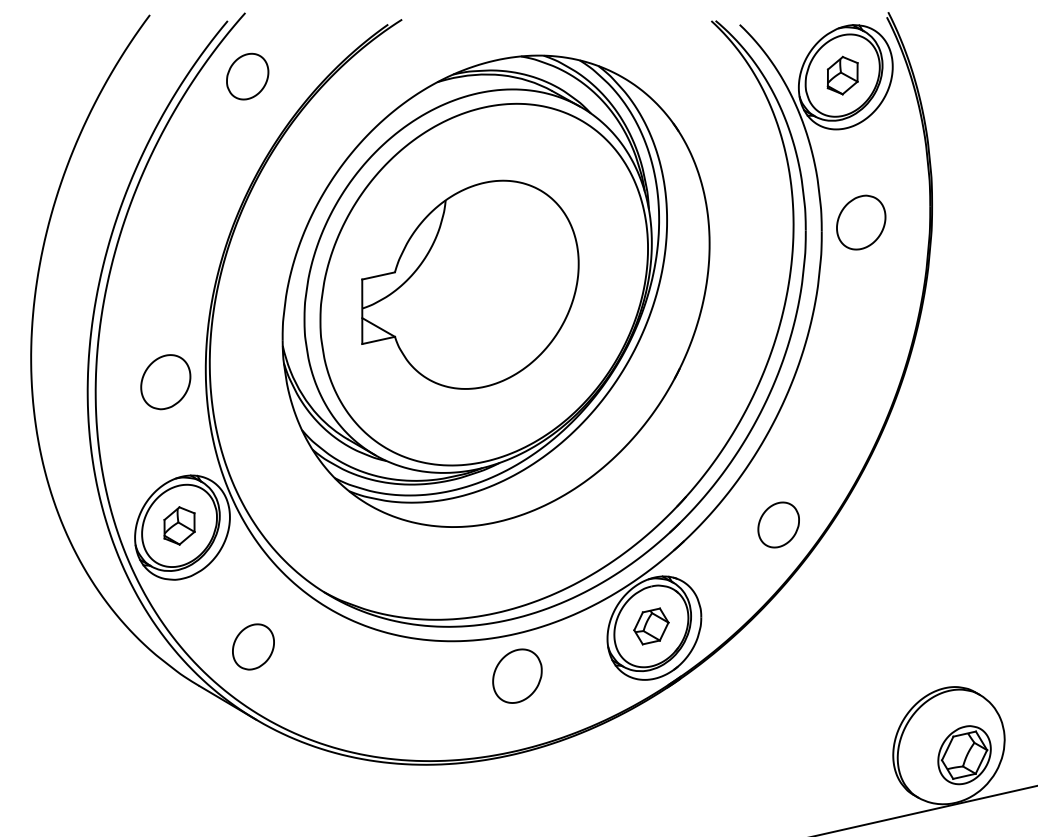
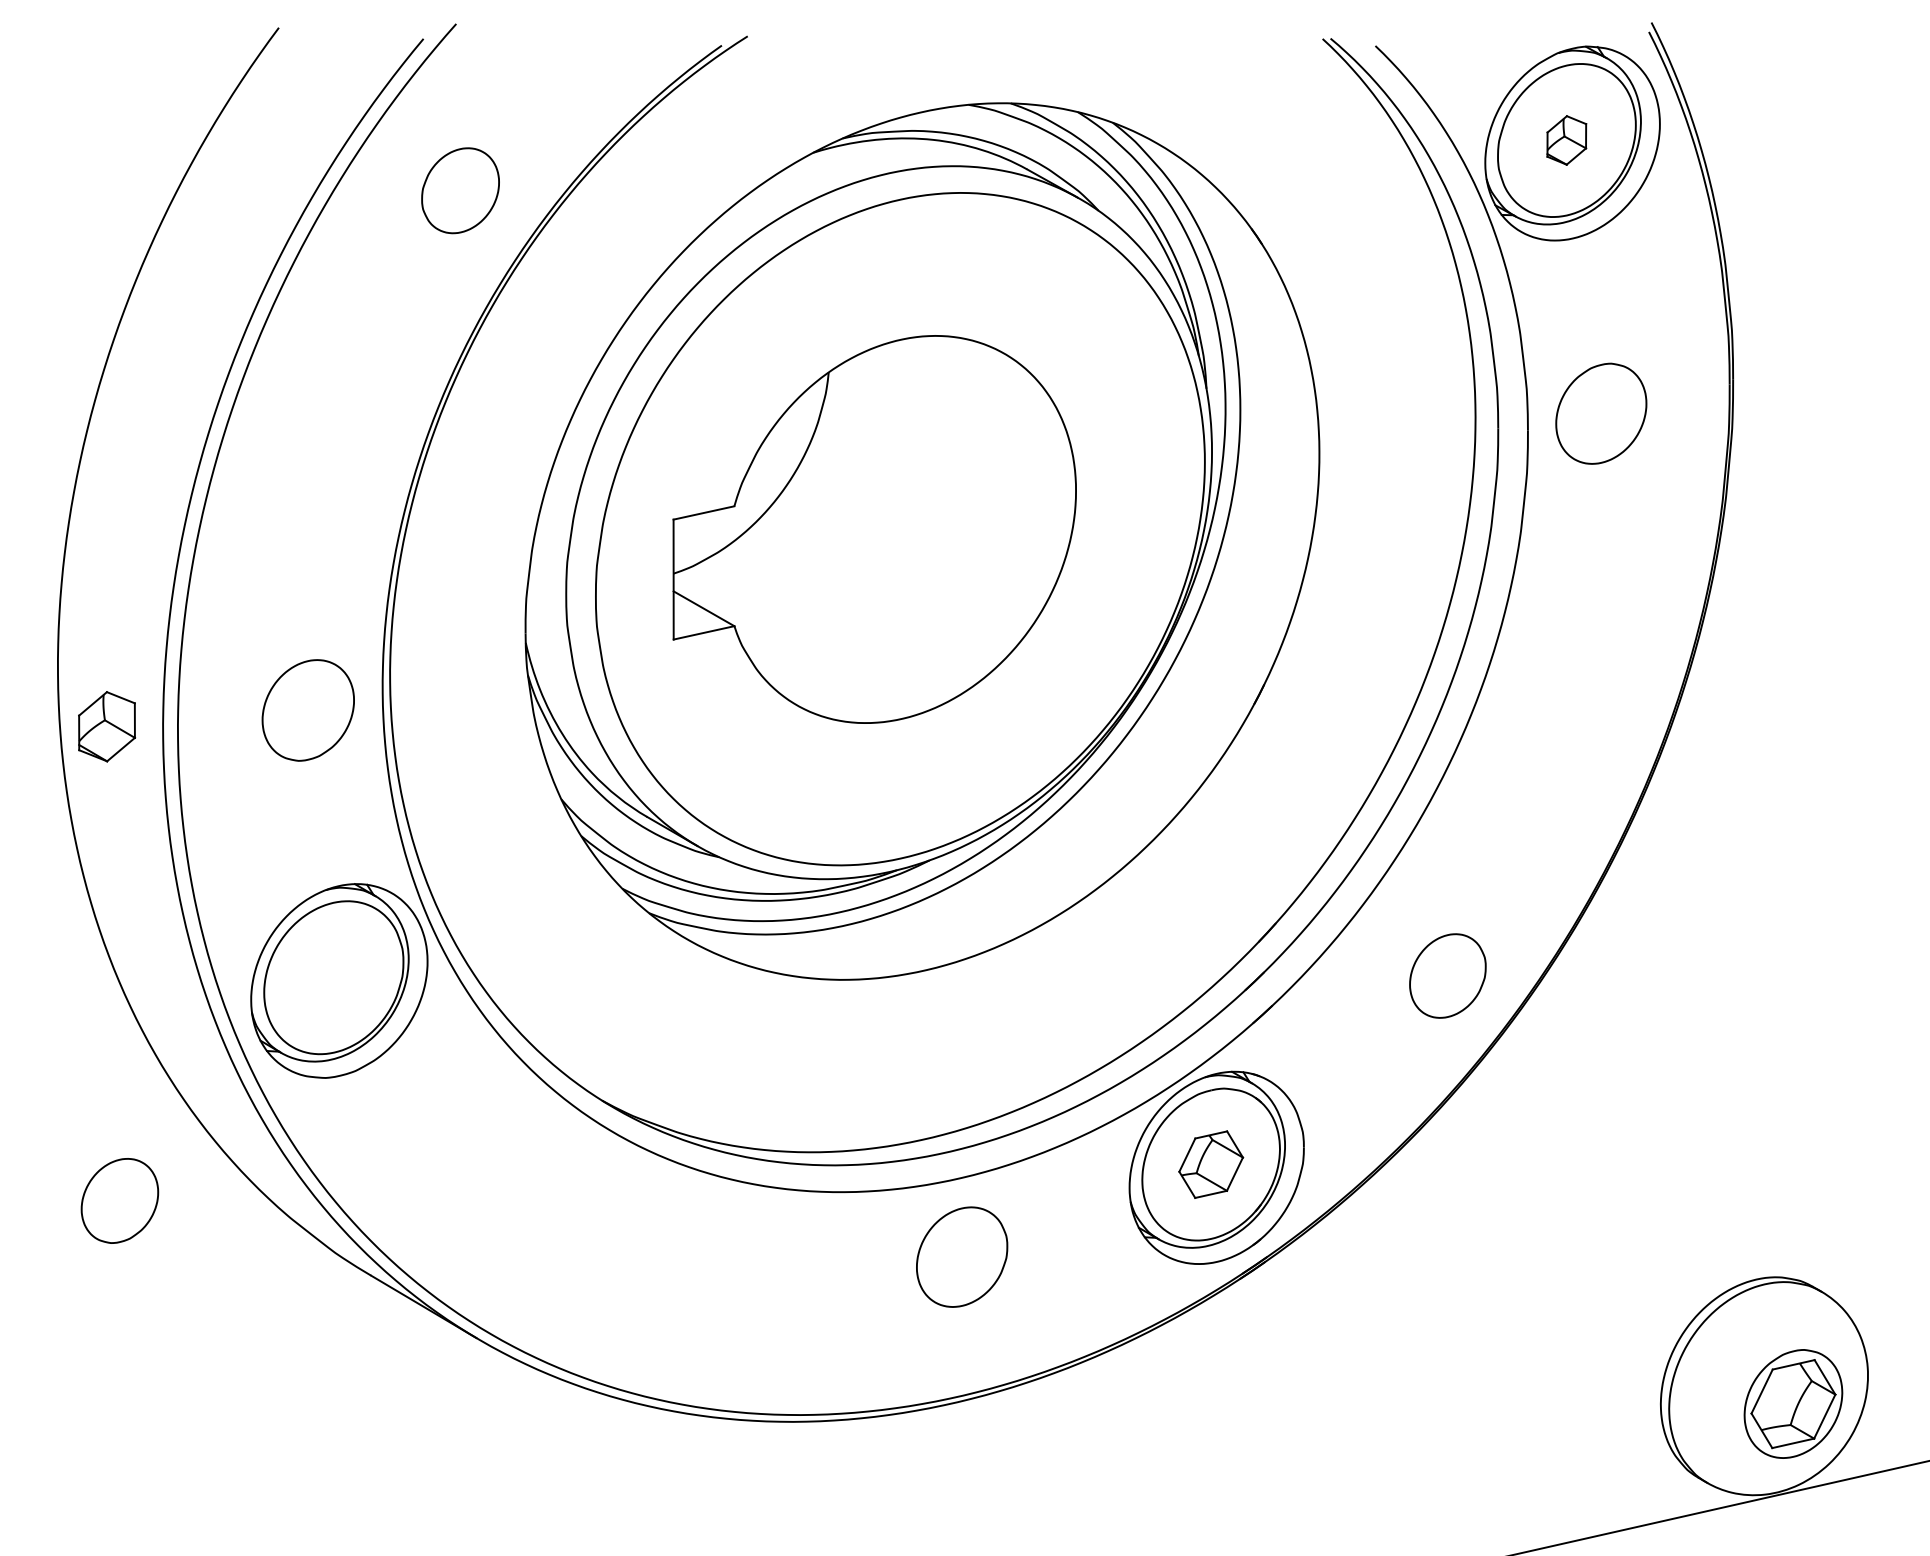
part: (842, 75) -> (1566, 140), size x0.7
part: (247, 76) -> (460, 190), moved
part: (179, 525) -> (106, 725), moved
part: (253, 646) -> (119, 1200), moved

